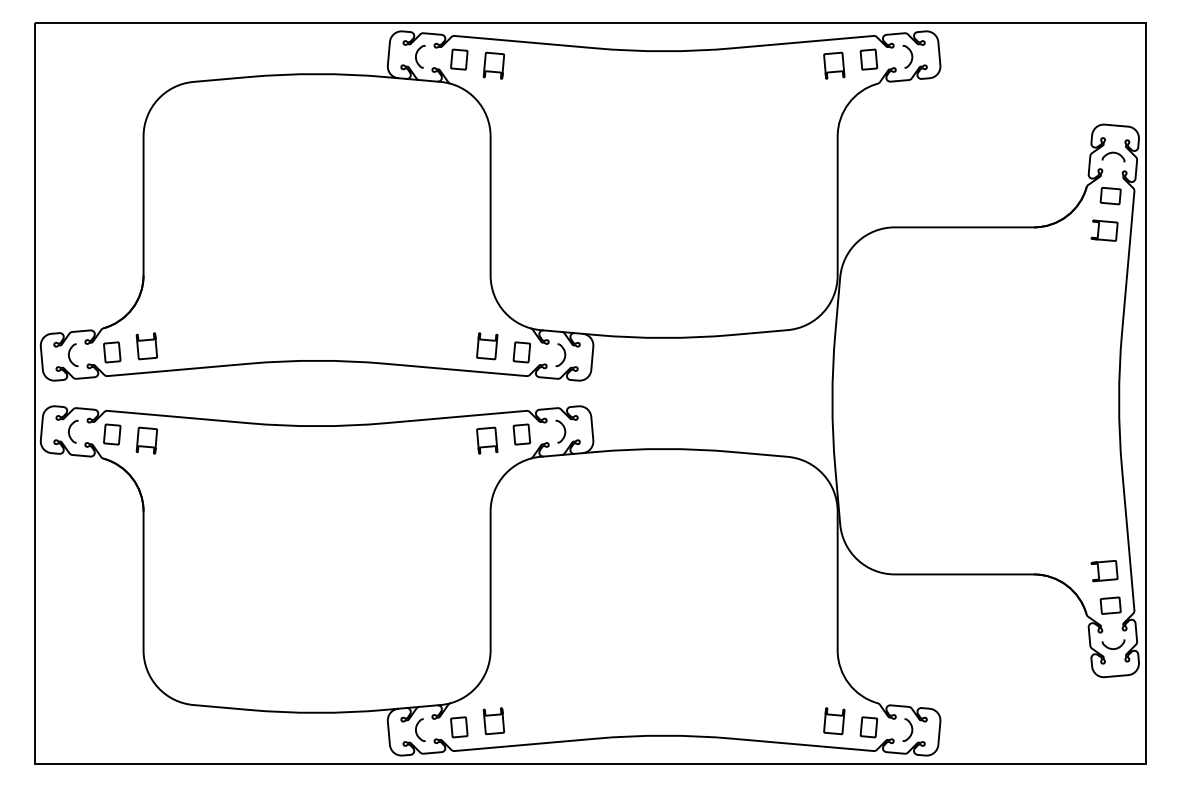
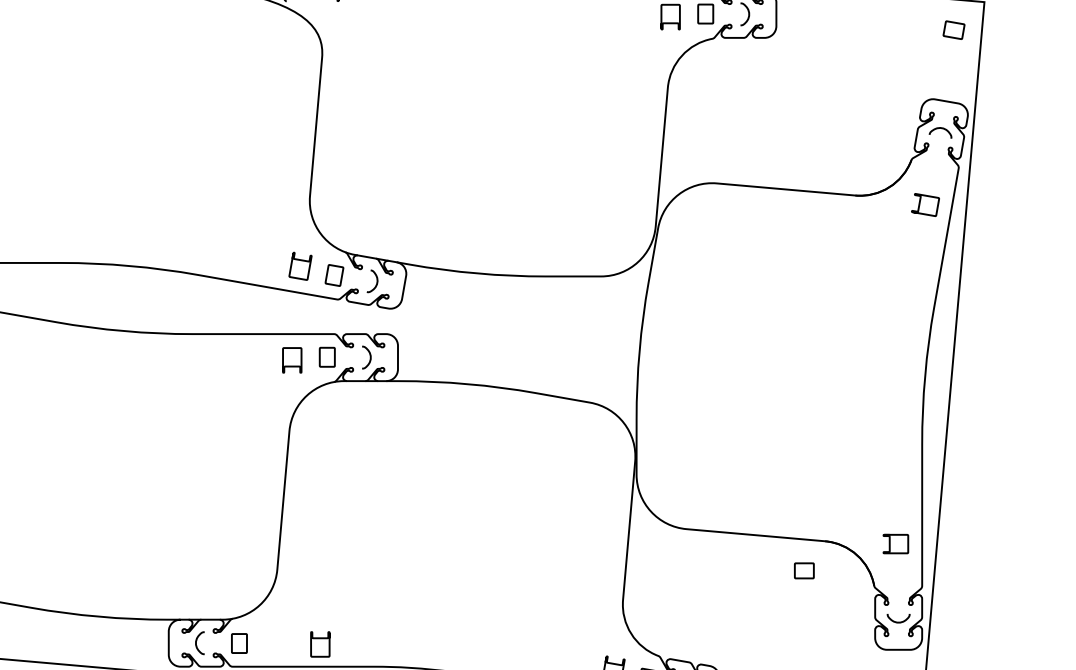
part: (1110, 196) -> (953, 30), moved
part: (1110, 605) -> (804, 570), moved
curve: (491, 716) -> (318, 639), moved

